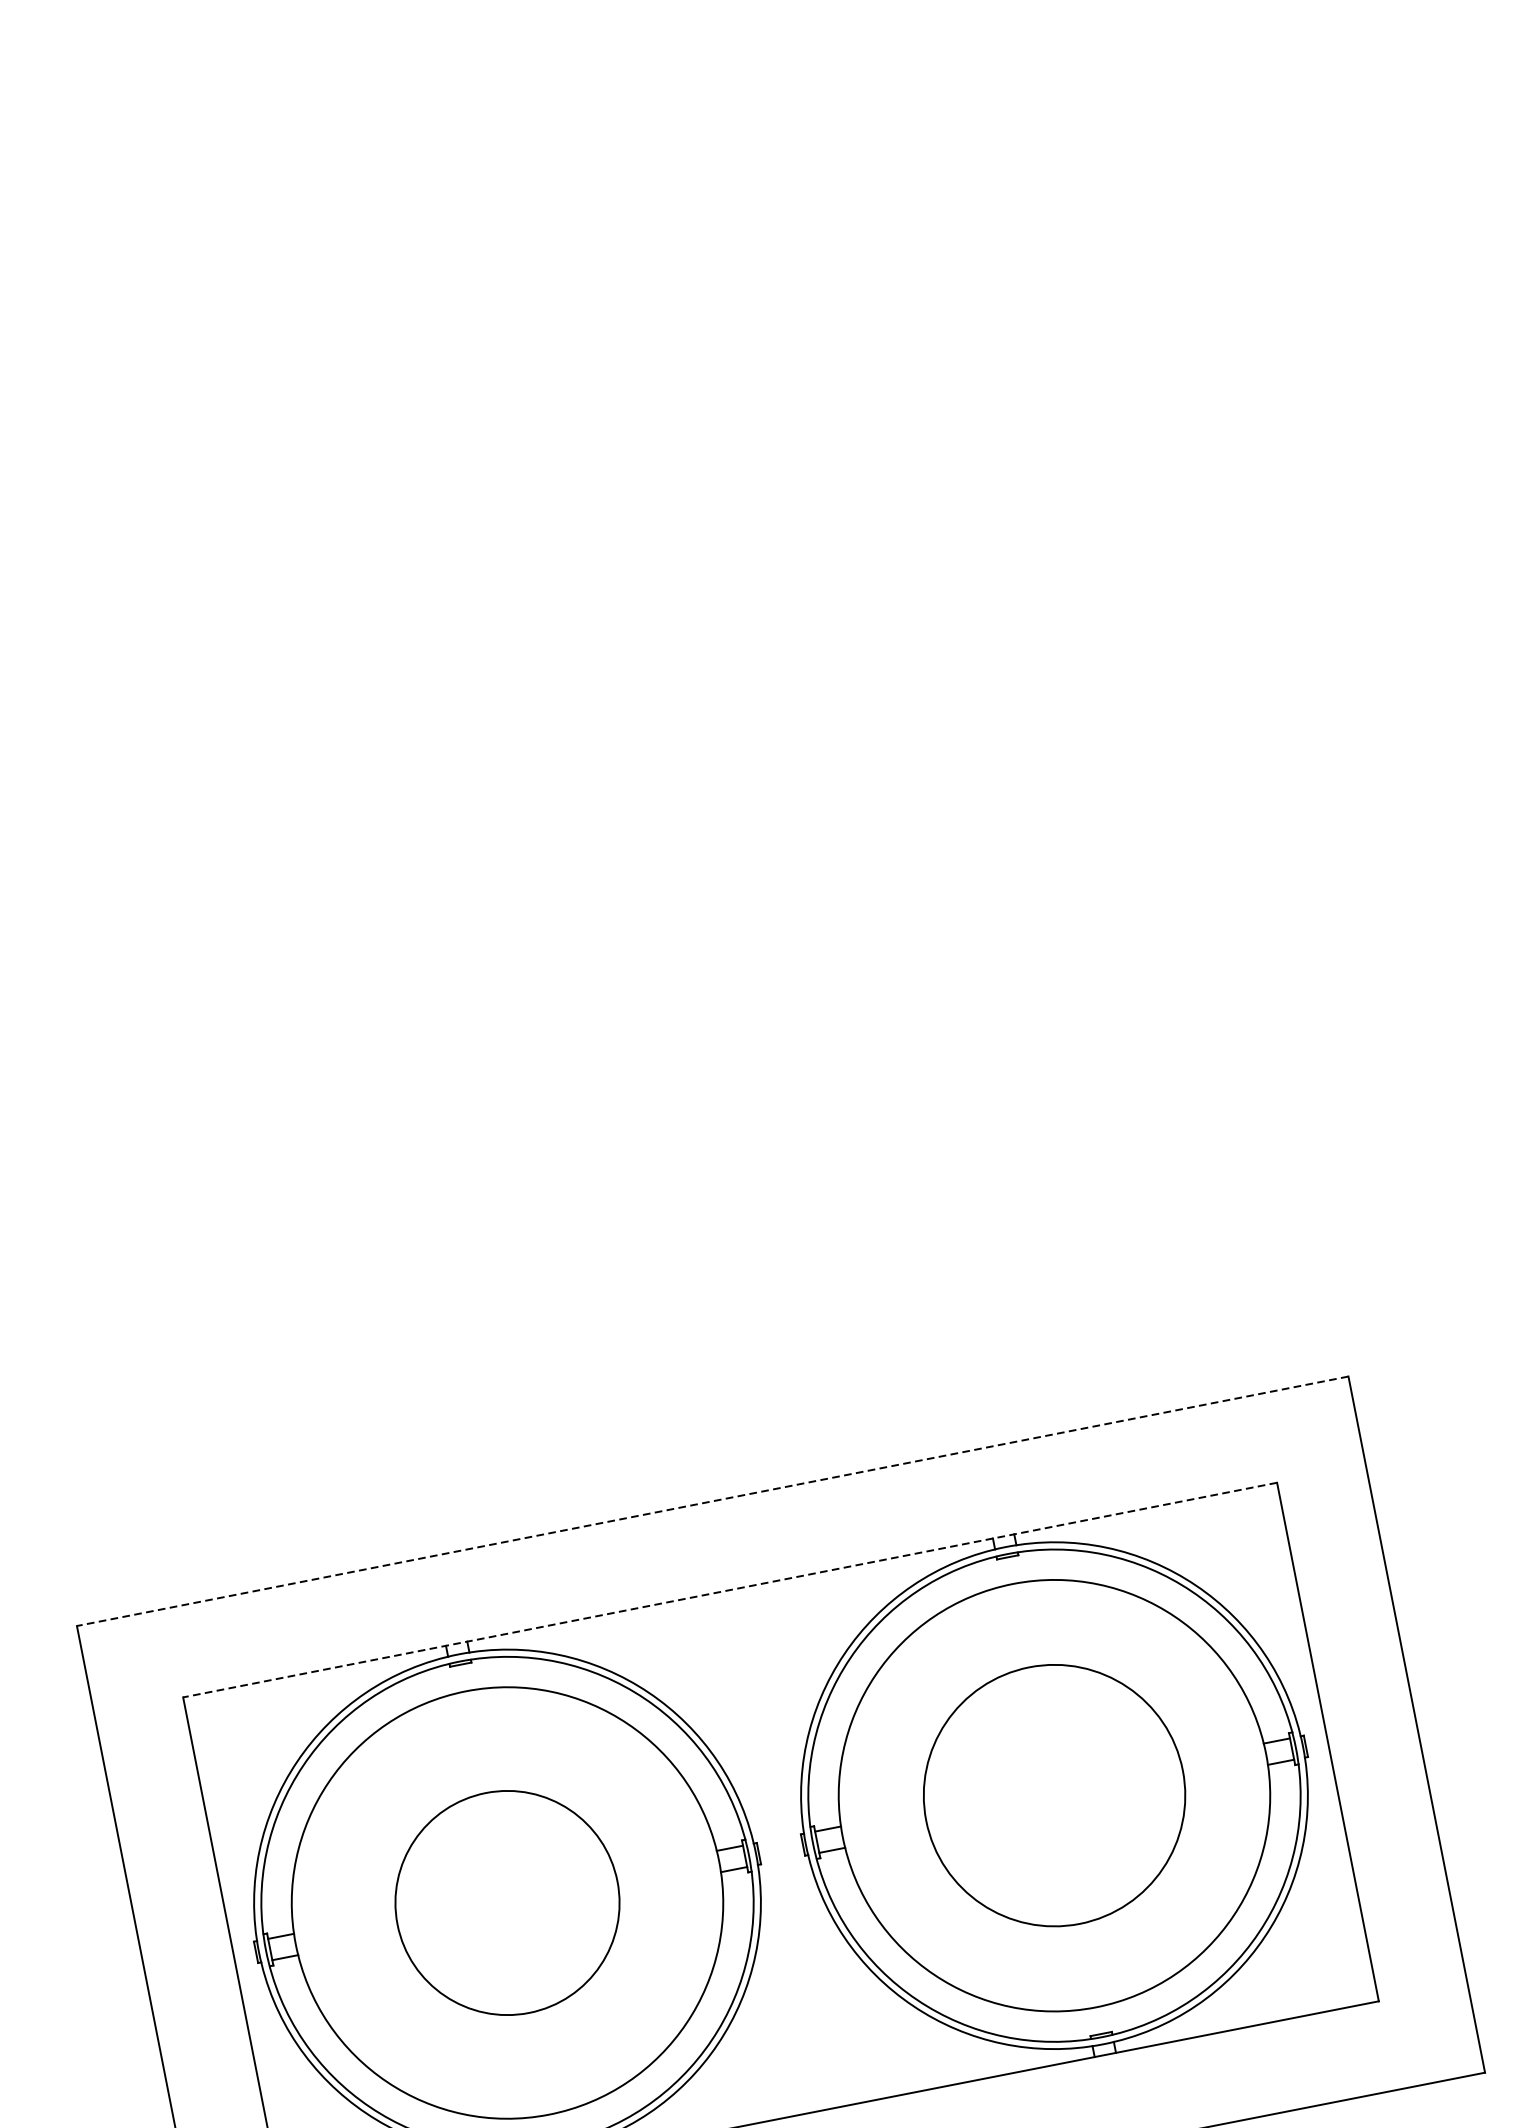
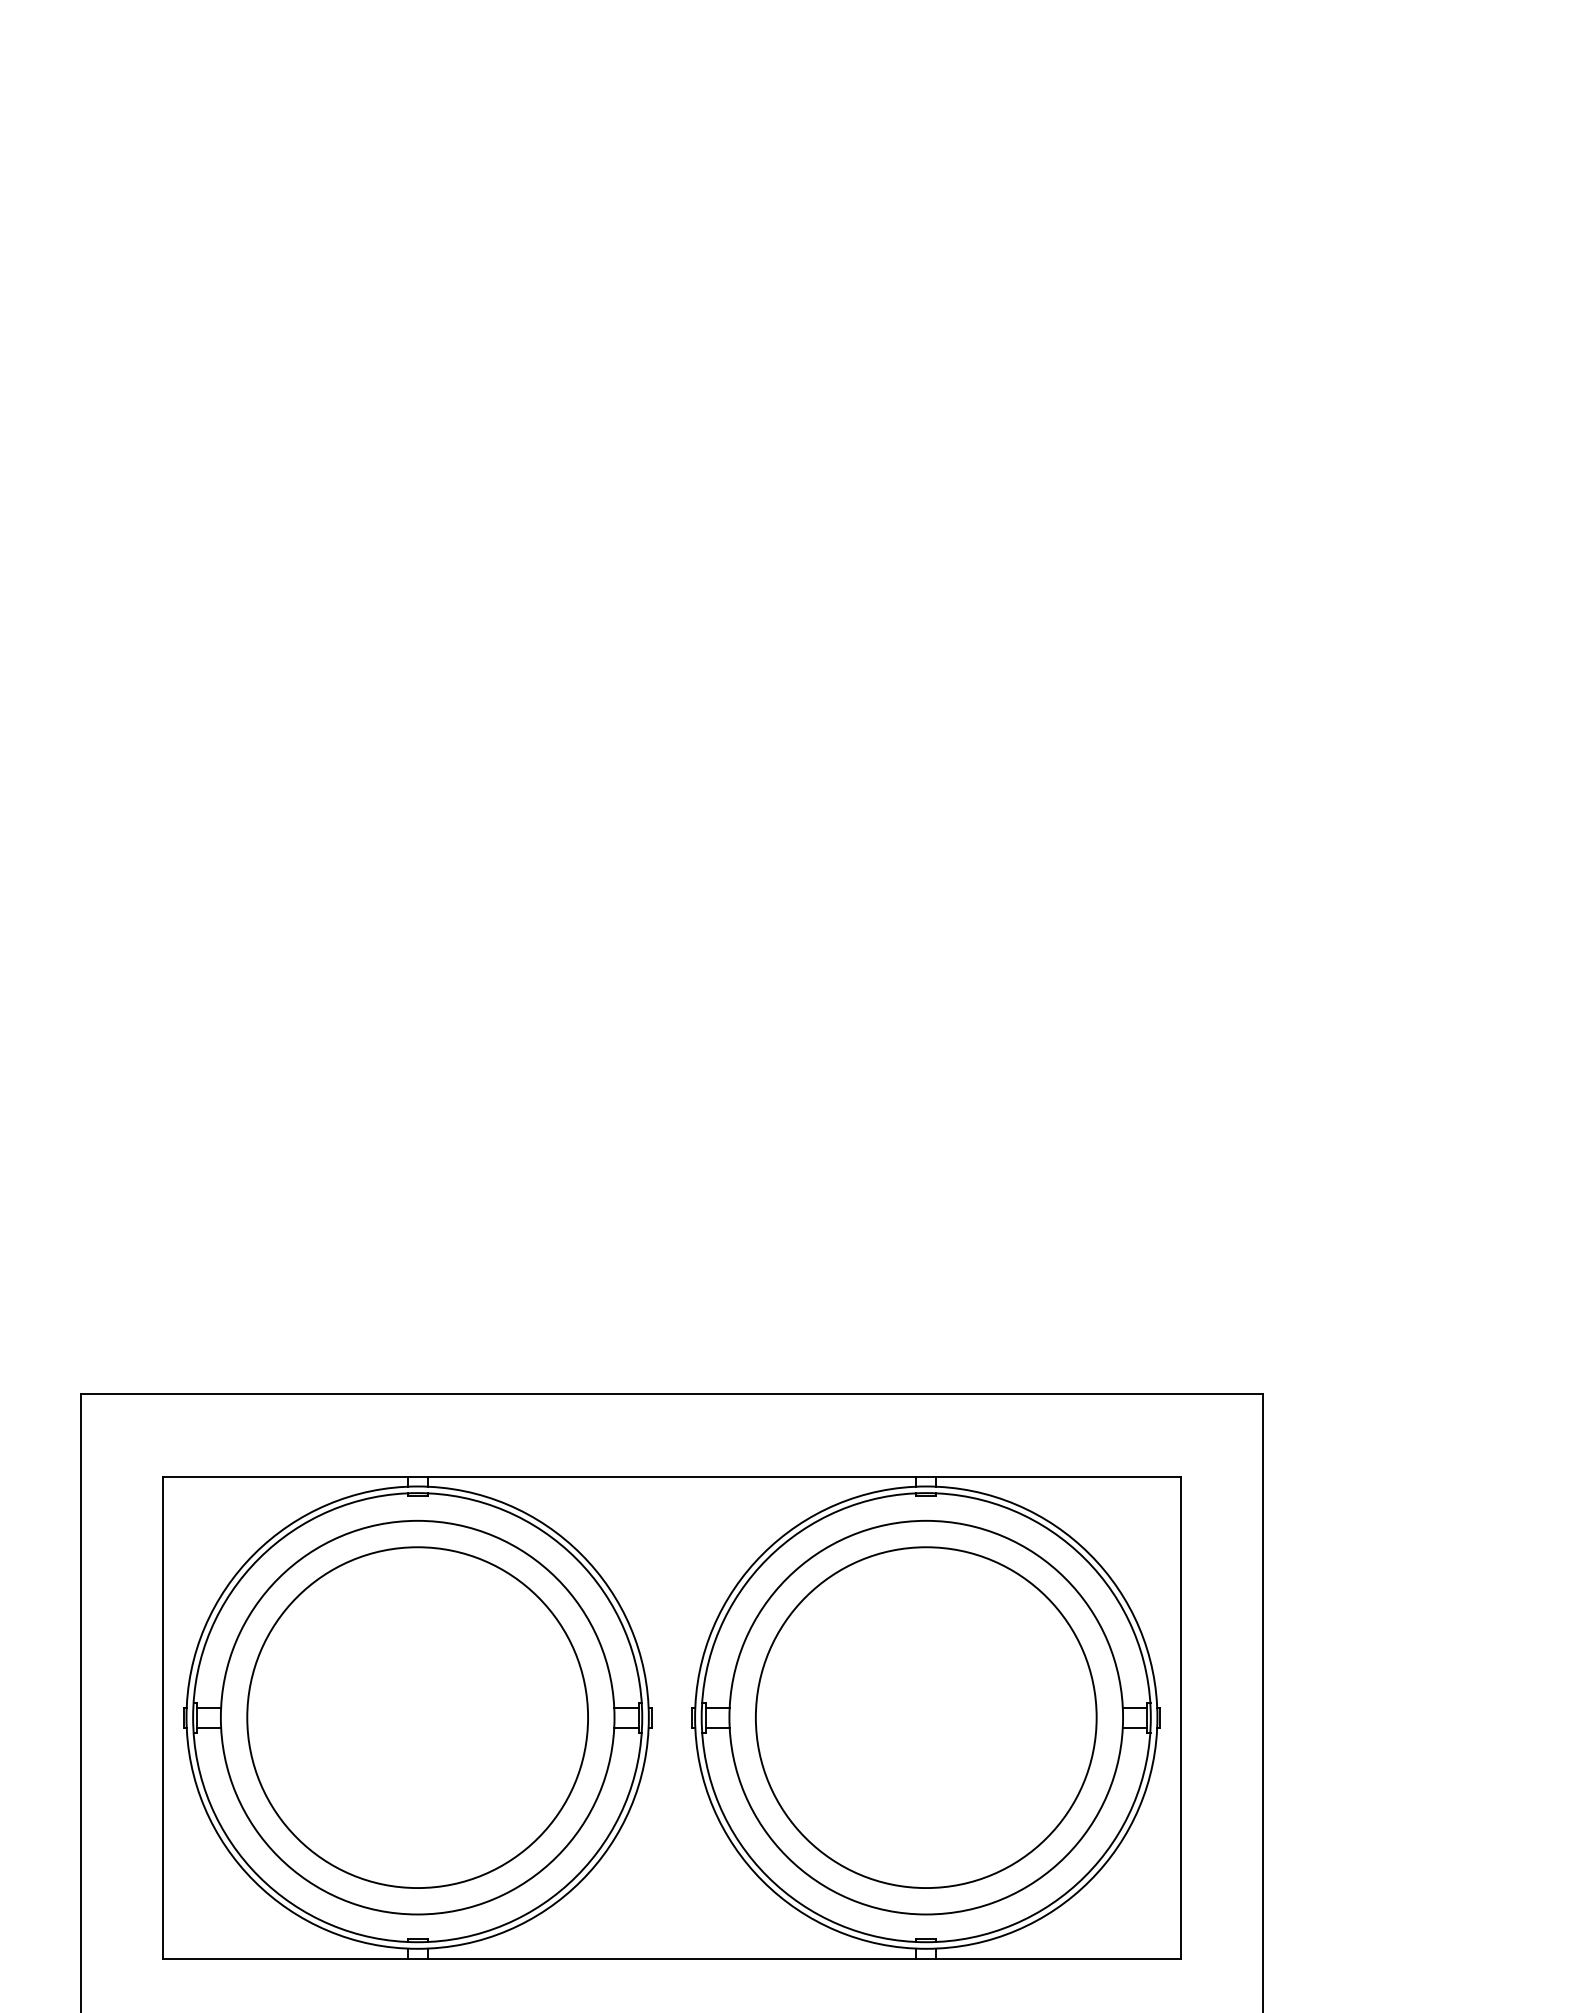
line: (712, 1501) -> (671, 1394), dashed -> solid
line: (729, 1590) -> (671, 1476), dashed -> solid
circle: (1054, 1795) -> (926, 1717), size x1.43
circle: (507, 1902) -> (417, 1717), size x1.67

